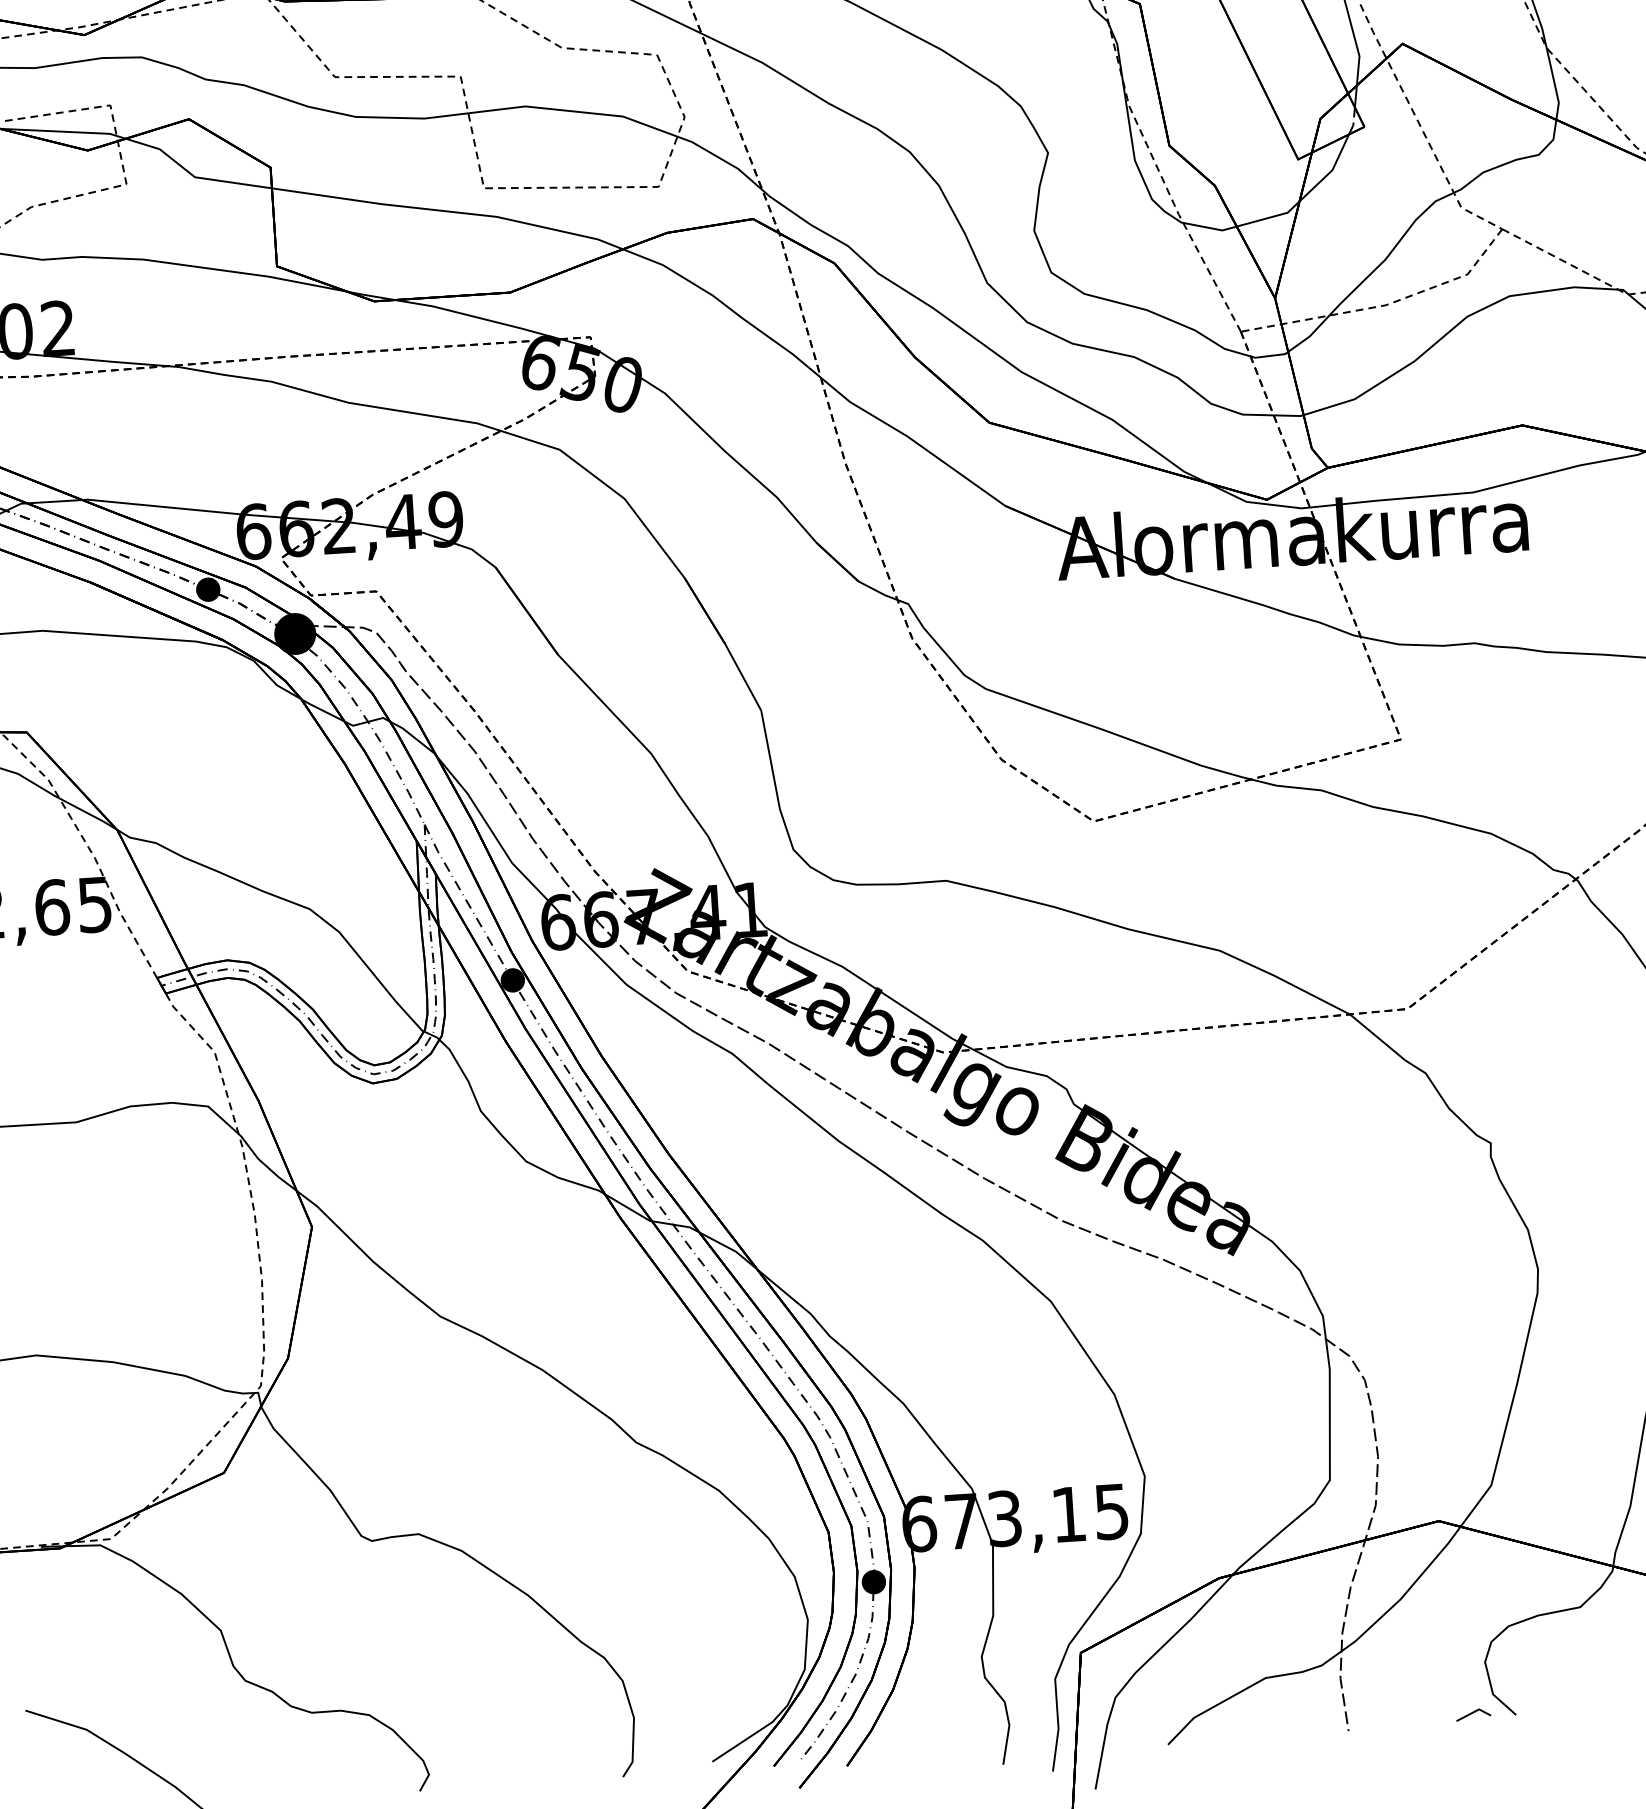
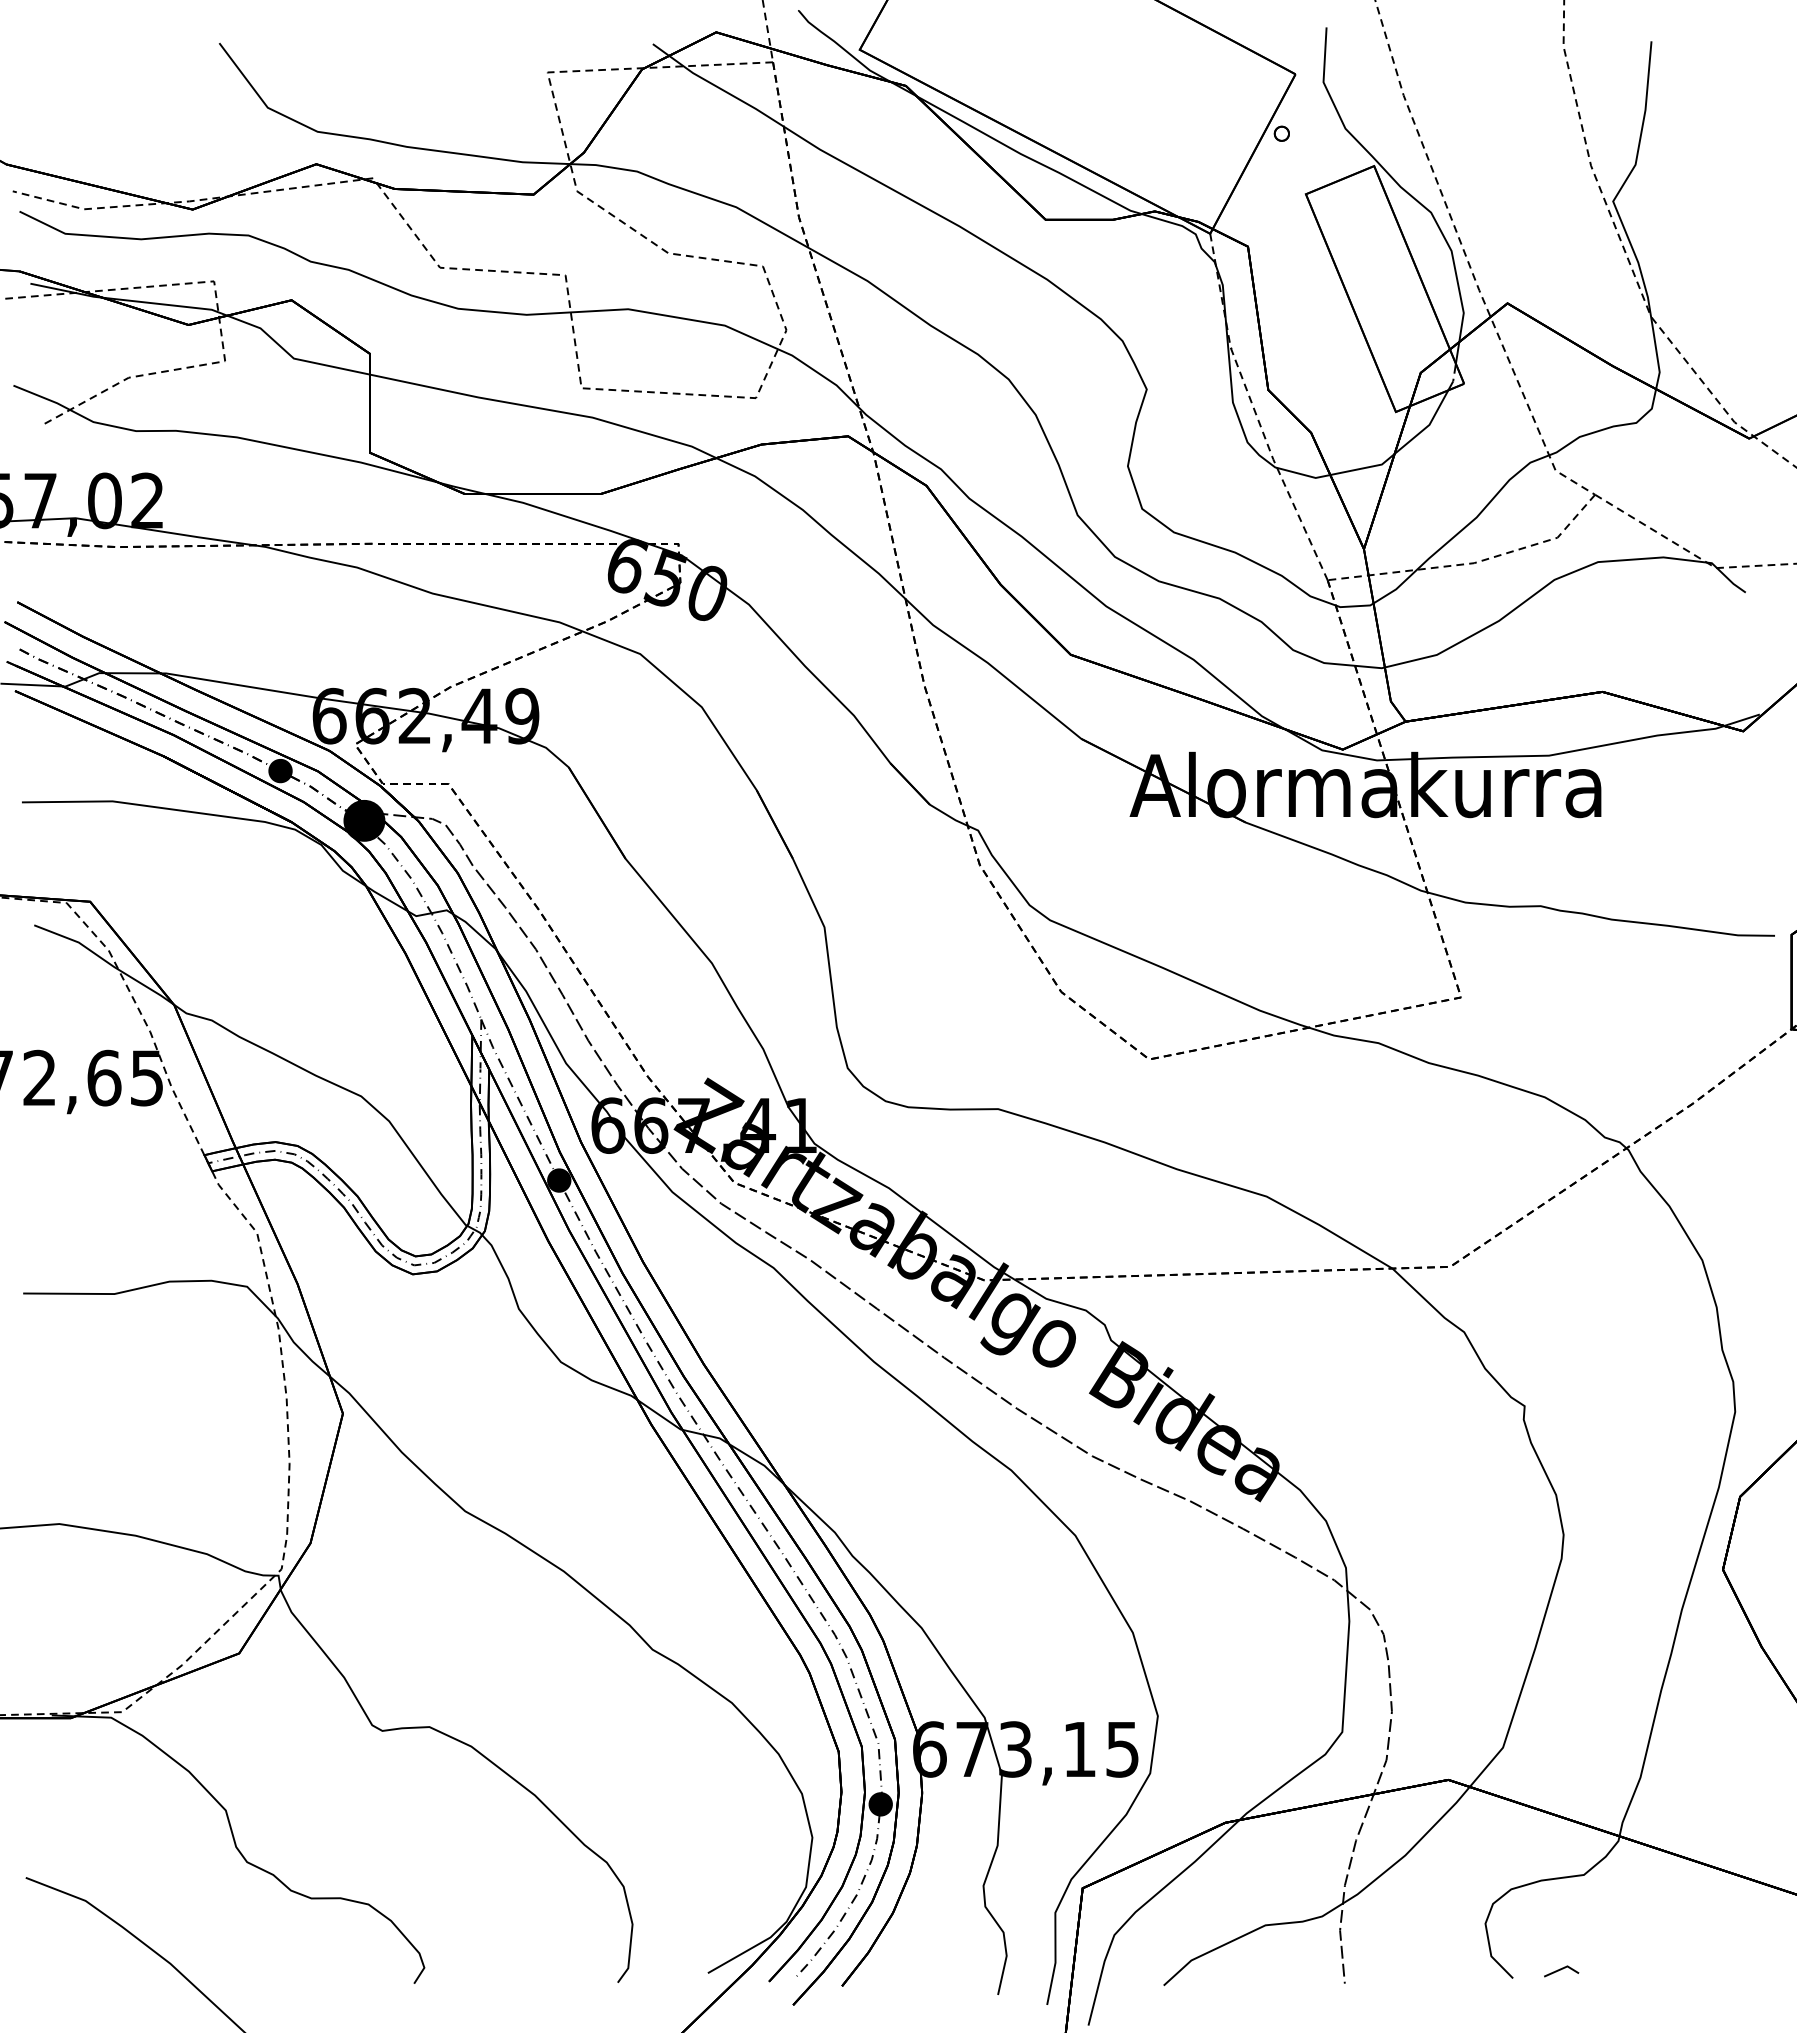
line: (1472, 1713) -> (1560, 1970), moved

